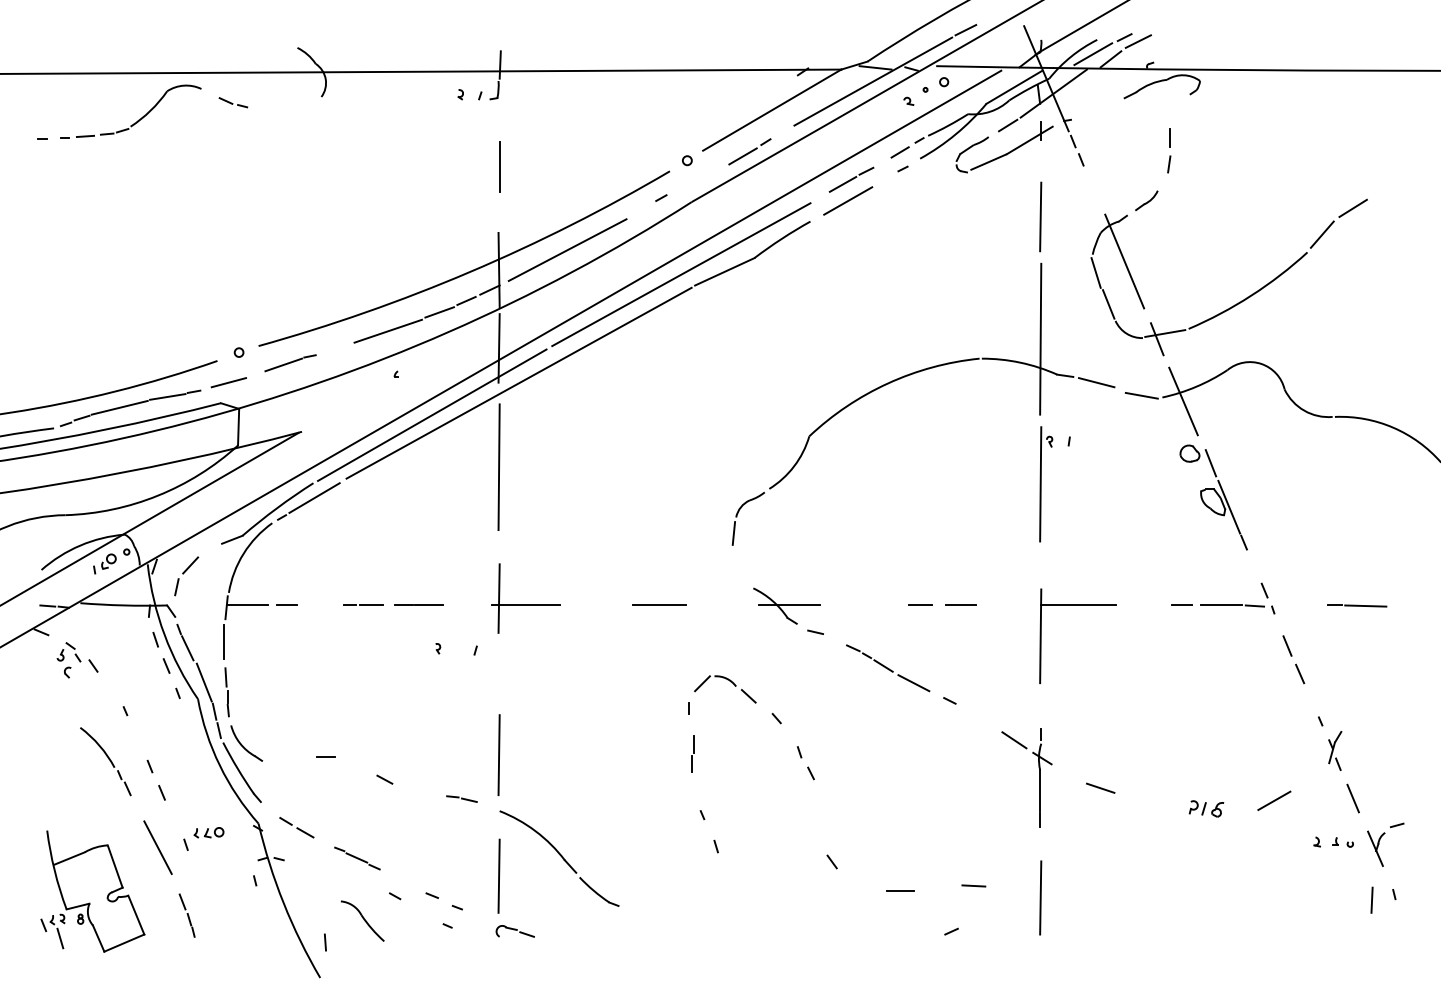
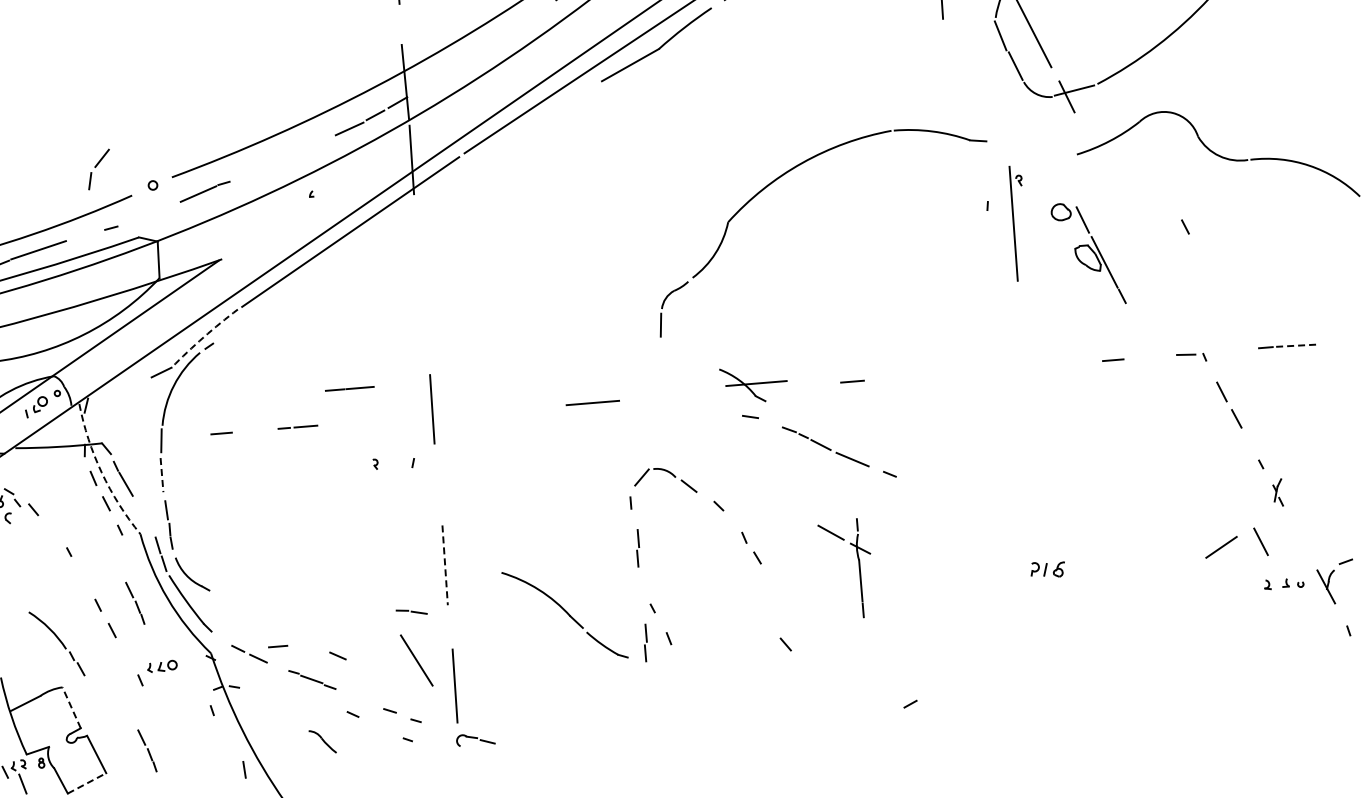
line: (567, 249) -> (471, 55), removed
line: (387, 330) -> (299, 151), removed
line: (1040, 338) -> (950, 105), removed
line: (228, 382) -> (144, 216), removed
line: (518, 382) -> (433, 192), removed
line: (1096, 382) -> (1009, 145), removed
line: (1141, 395) -> (1055, 154), removed
line: (167, 396) -> (85, 235), removed
line: (1183, 401) -> (1098, 156), removed
line: (498, 467) -> (420, 278), removed
part: (1046, 484) -> (1019, 223), moved
line: (314, 497) -> (240, 323), removed
part: (1213, 497) -> (1088, 253), moved
arc: (277, 508) -> (204, 337), solid -> dashed
part: (186, 576) -> (98, 169), moved
line: (1264, 590) -> (1185, 226), moved
line: (418, 604) -> (349, 387), moved
line: (247, 605) -> (182, 436), removed
line: (525, 605) -> (459, 414), removed
part: (786, 605) -> (753, 383), moved
line: (961, 605) -> (893, 378), removed
part: (1077, 605) -> (1009, 368), removed
line: (1221, 605) -> (1152, 357), removed
line: (1365, 606) -> (1296, 346), solid -> dashed
arc: (164, 634) -> (101, 472), solid -> dashed
line: (224, 642) -> (162, 475), solid -> dashed
line: (203, 682) -> (144, 517), removed
part: (1335, 750) -> (1278, 492), size x0.7
line: (499, 755) -> (445, 565), solid -> dashed
line: (325, 756) -> (277, 645), moved
part: (105, 761) -> (56, 643), moved
part: (186, 767) -> (134, 603), added
part: (1039, 777) -> (859, 567), moved
line: (384, 779) -> (337, 655), moved
line: (1100, 787) -> (1047, 548), removed
line: (1352, 798) -> (1260, 541), moved
part: (1206, 808) -> (1047, 569), moved
line: (157, 847) -> (416, 660), moved
part: (692, 848) -> (645, 642), added
part: (559, 858) -> (565, 615), moved
line: (115, 866) -> (71, 707), solid -> dashed
line: (973, 885) -> (928, 656), removed
line: (900, 891) -> (856, 668), removed
line: (1040, 897) -> (996, 662), removed
line: (1371, 899) -> (1326, 637), removed
part: (362, 920) -> (322, 741), size x0.6
line: (325, 942) -> (244, 769), moved
line: (124, 943) -> (87, 783), solid -> dashed

